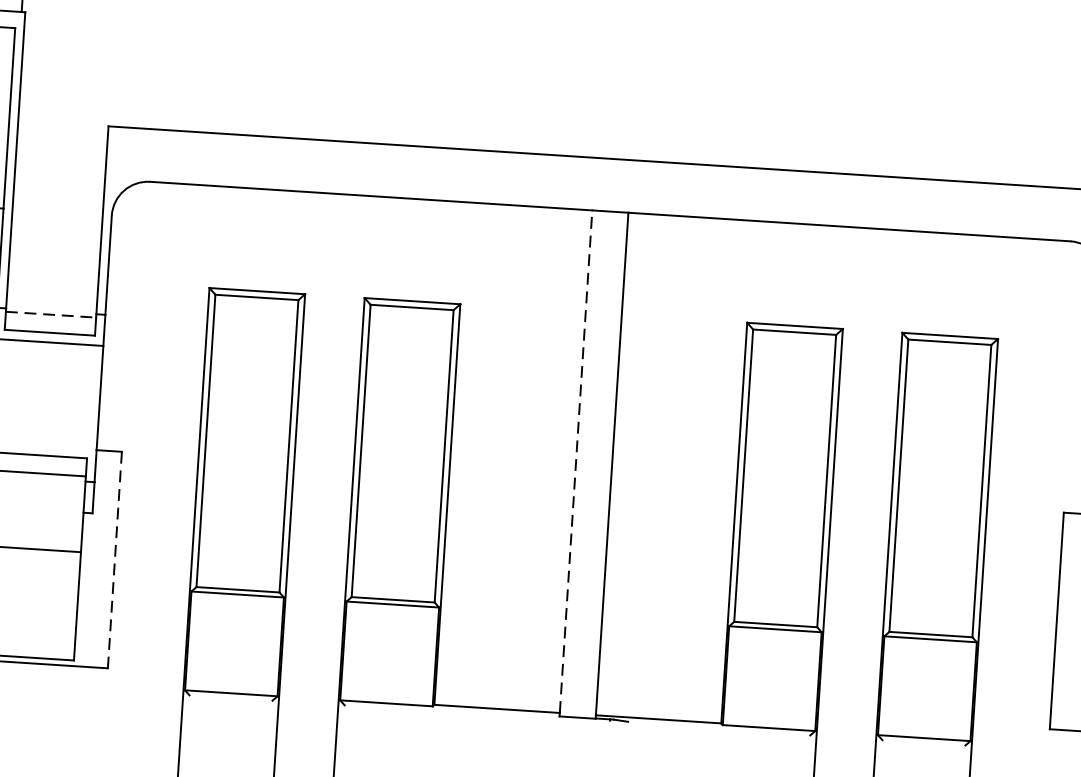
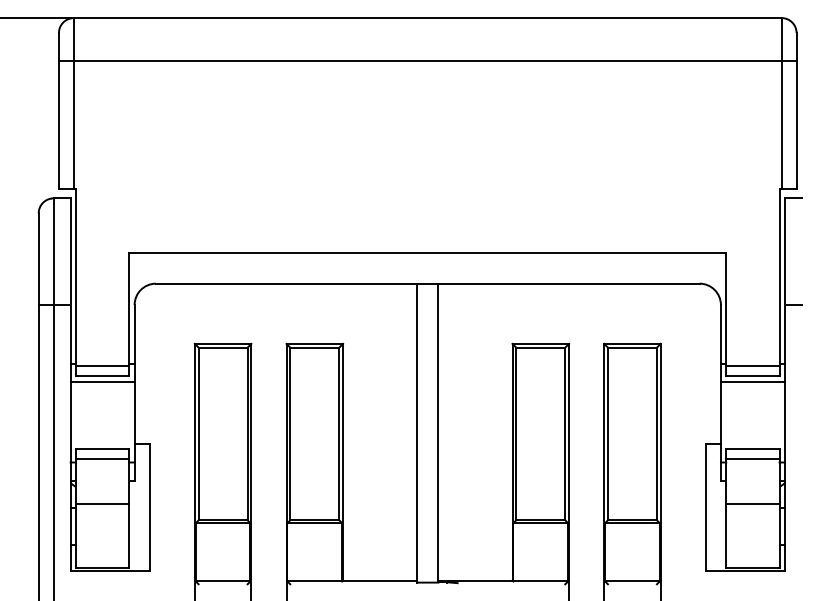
line: (50, 314) -> (102, 365), dashed -> solid
line: (576, 460) -> (417, 431), dashed -> solid
line: (114, 560) -> (149, 507), dashed -> solid

